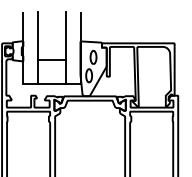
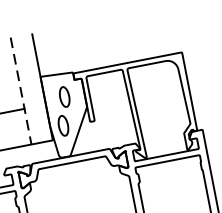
line: (66, 48) -> (21, 91), solid -> dashed

